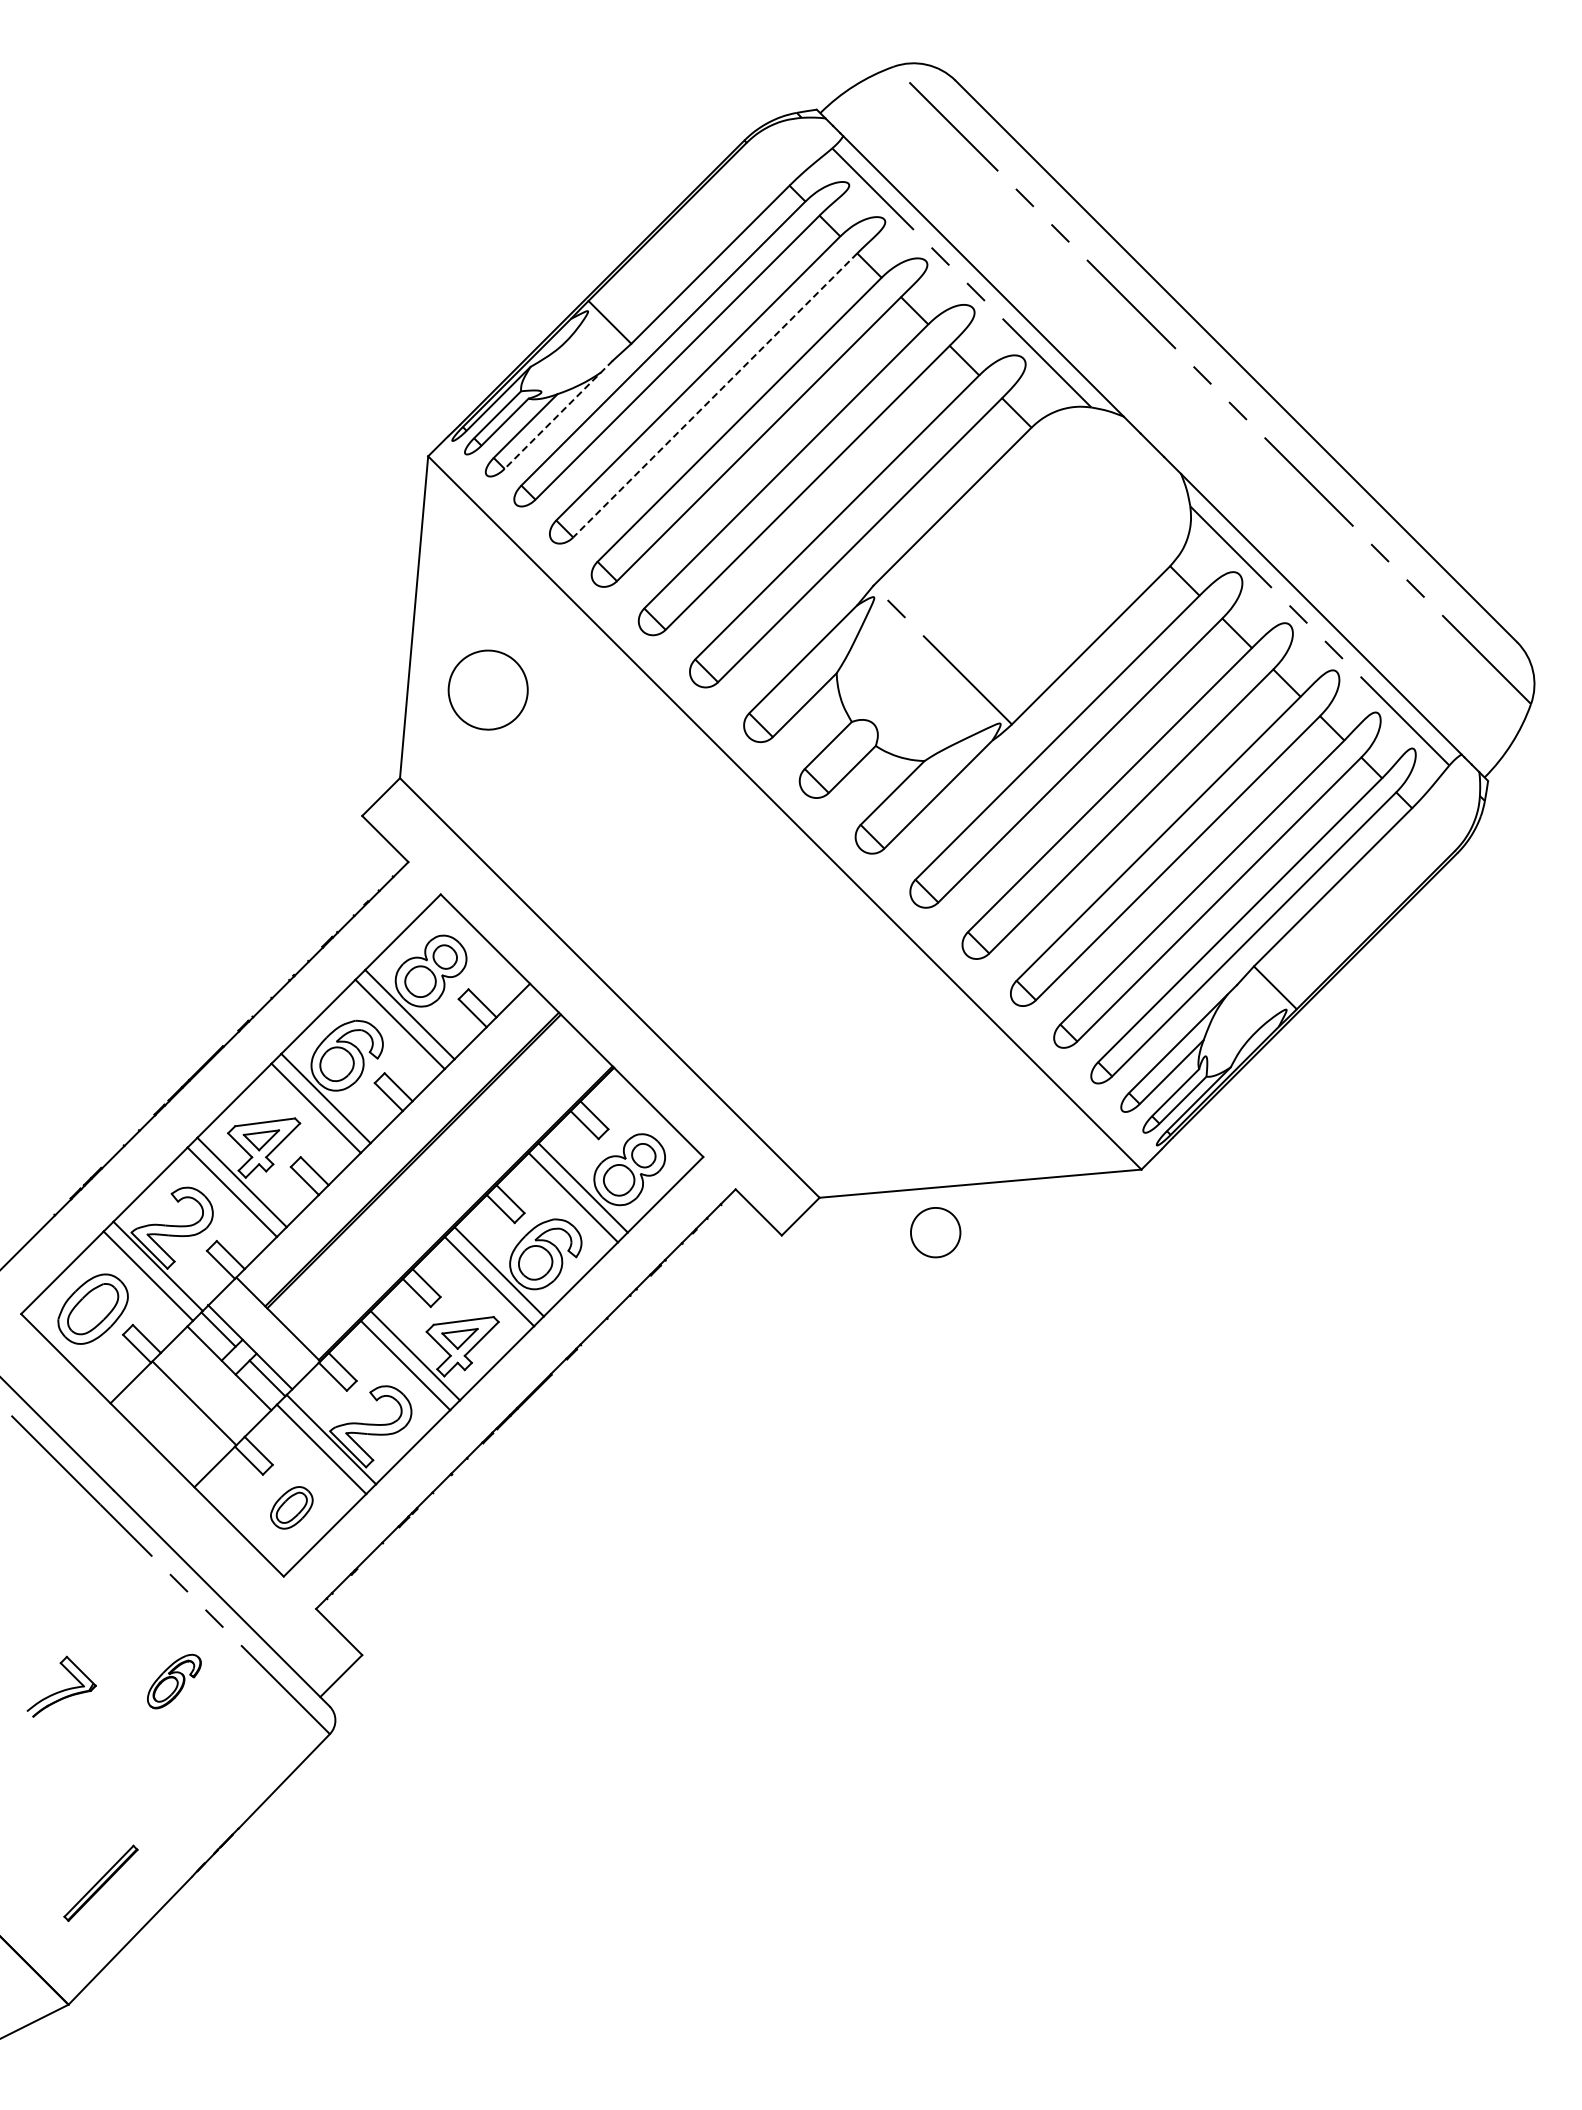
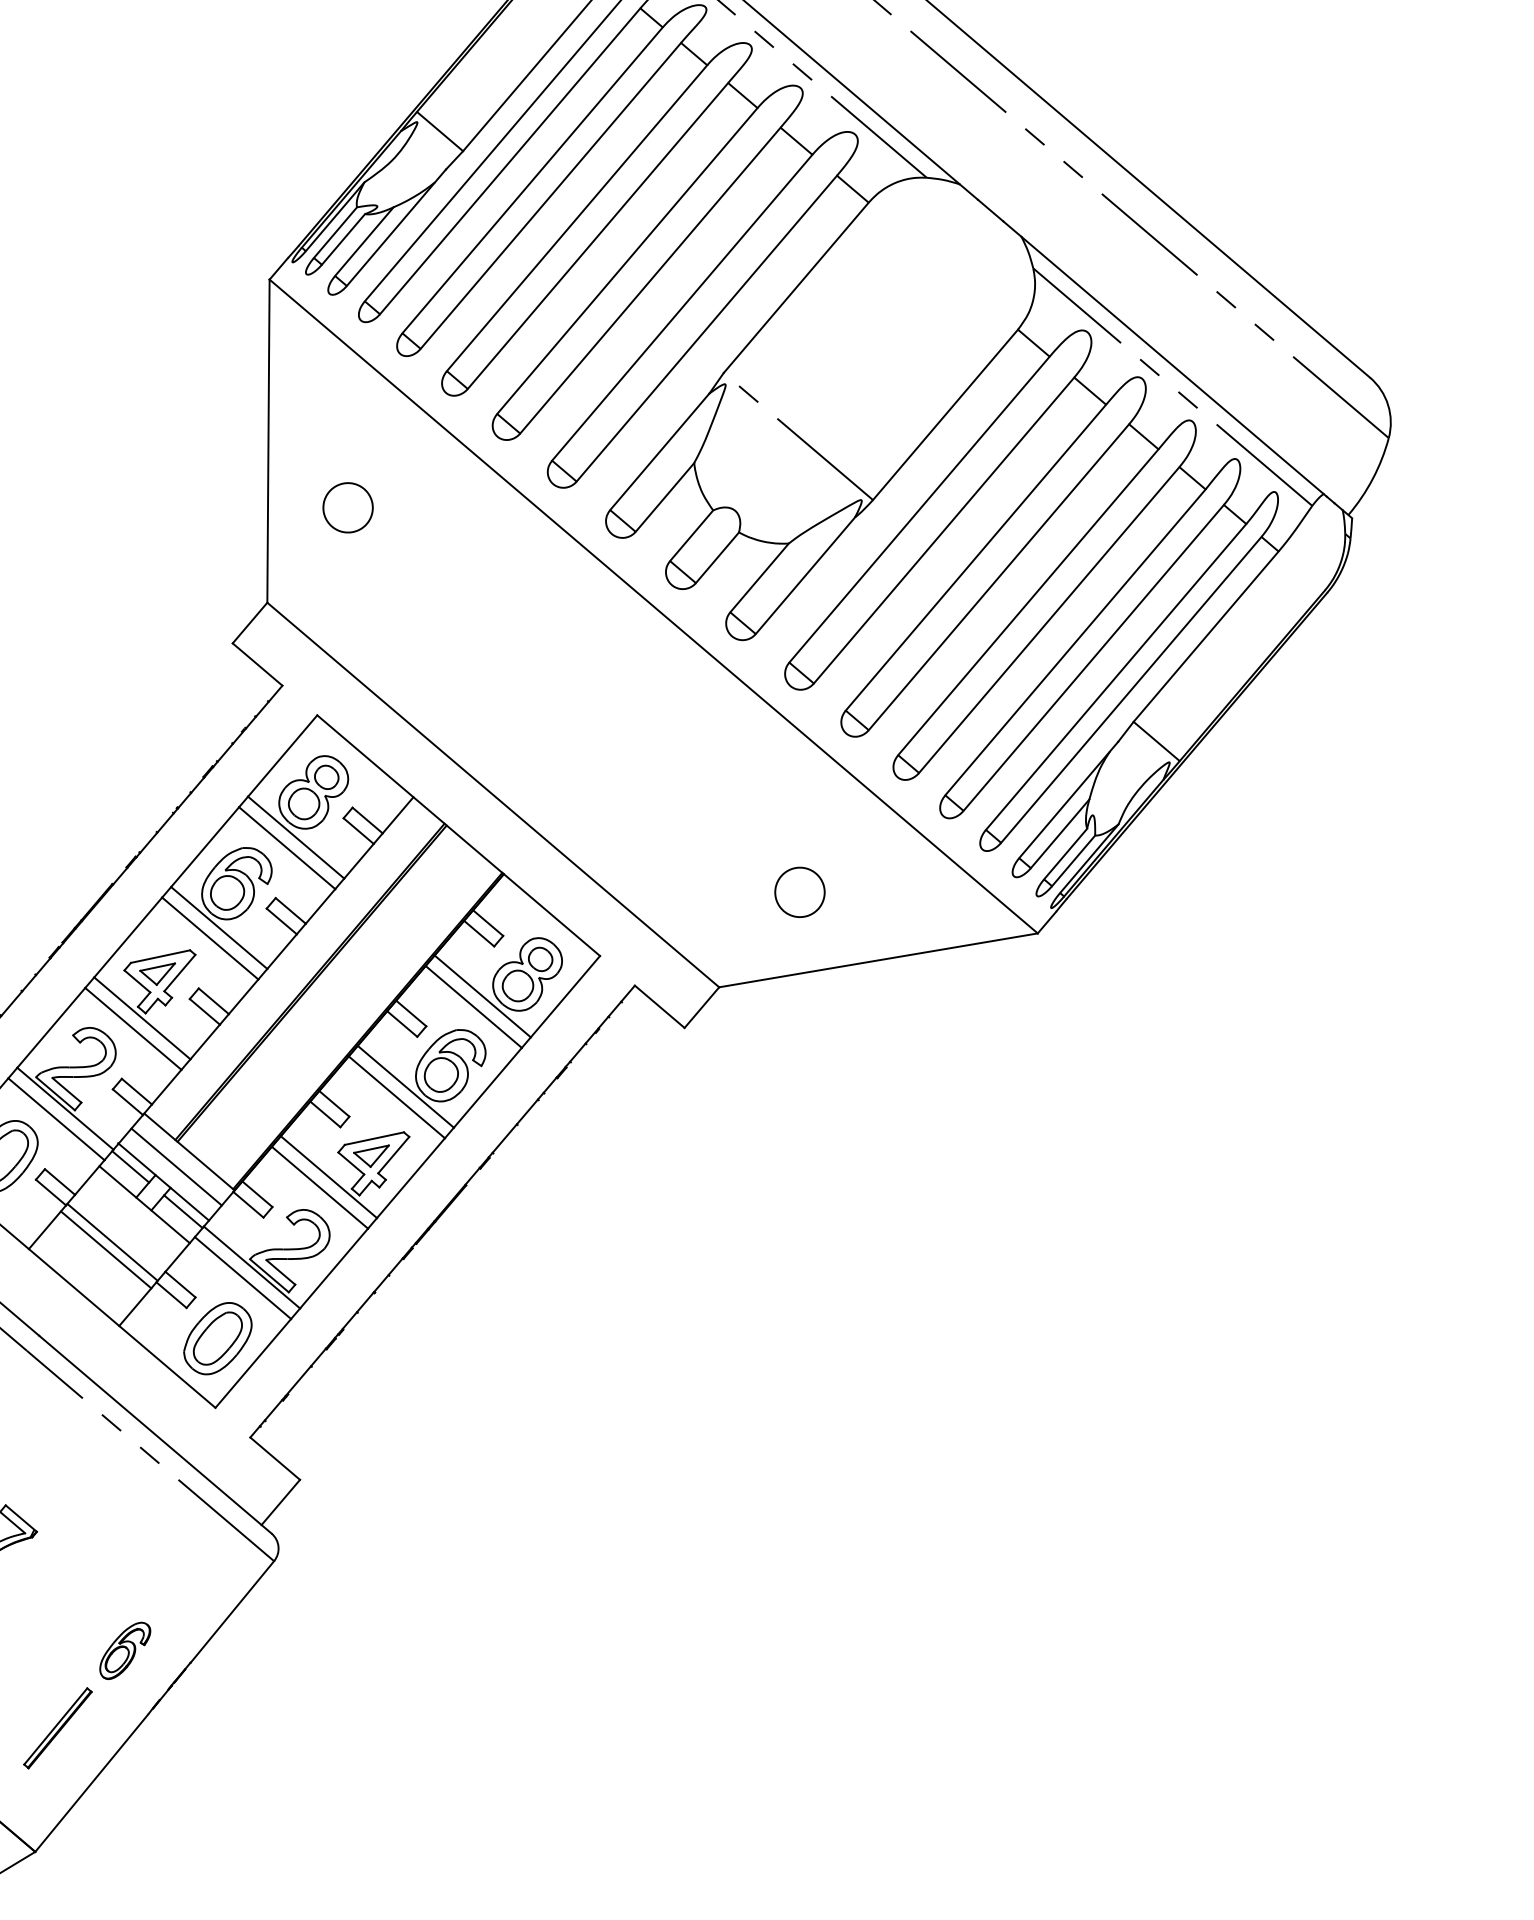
line: (715, 395) -> (551, 195), dashed -> solid
line: (558, 414) -> (396, 227), dashed -> solid
part: (487, 689) -> (347, 507), size x0.62
part: (935, 1232) -> (799, 892), moved
line: (264, 1333) -> (176, 1167), added
line: (187, 1410) -> (106, 1250), added
part: (291, 1507) -> (217, 1338), size x1.67
part: (174, 1681) -> (125, 1650), moved

